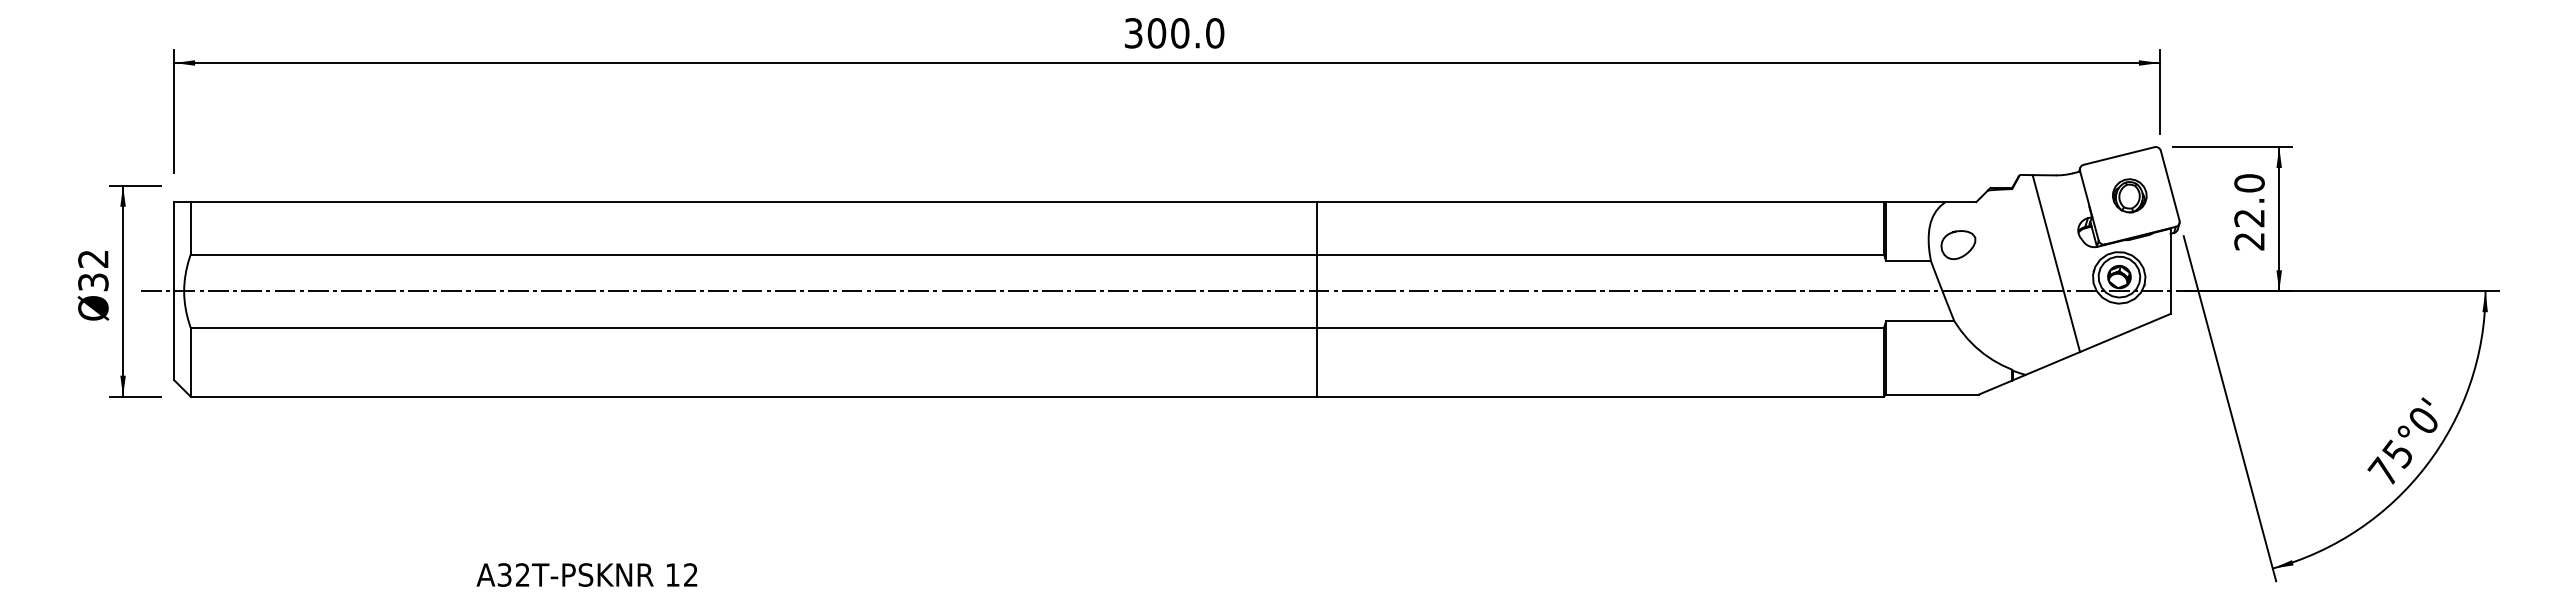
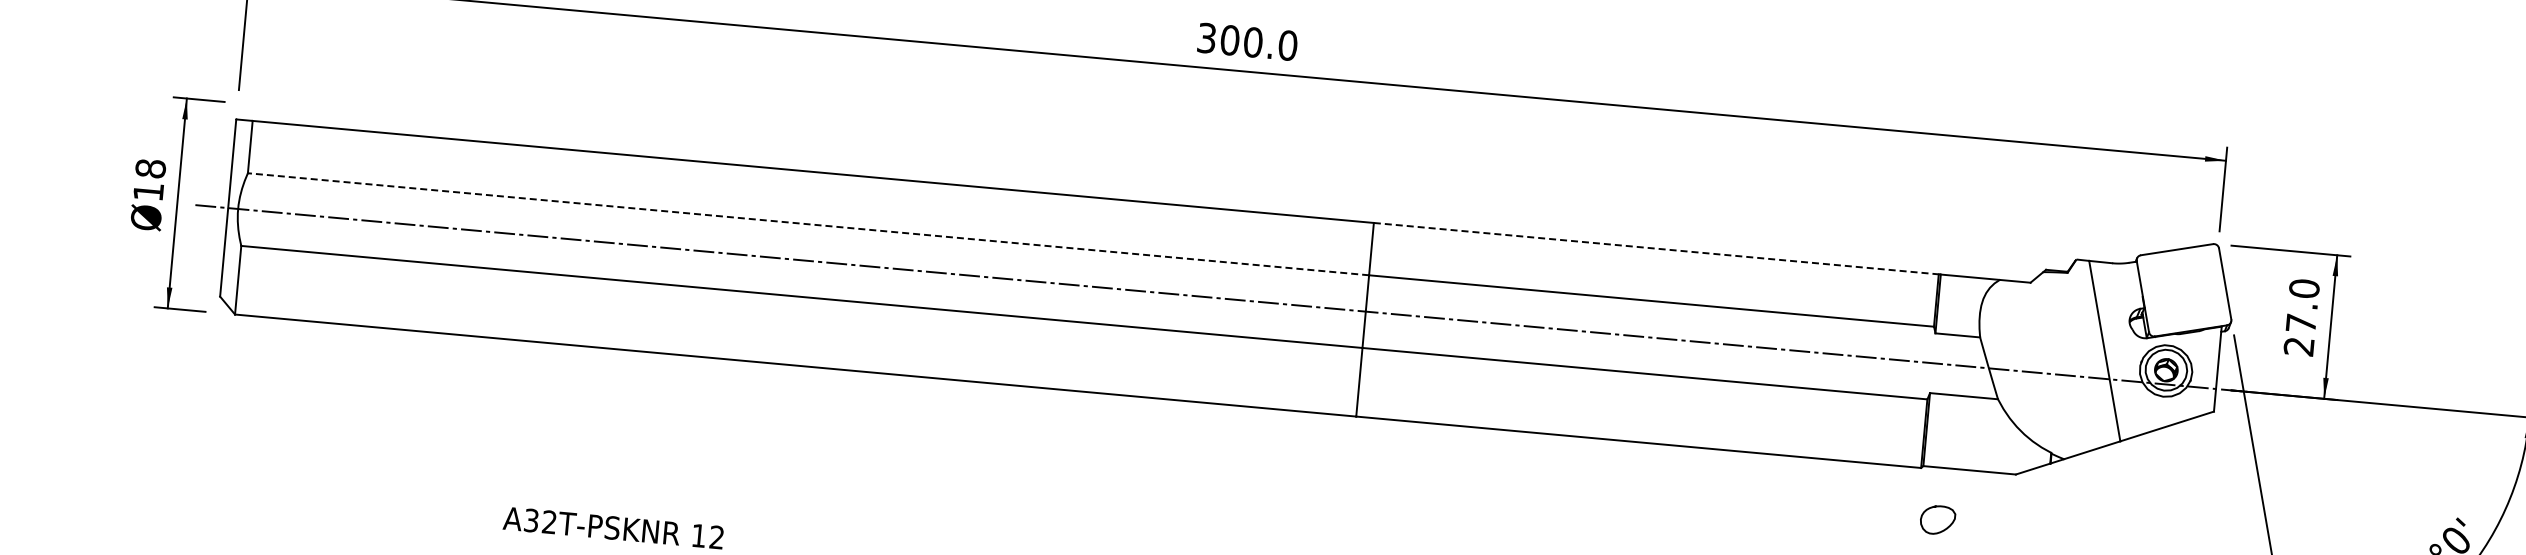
part: (2129, 195) -> (2183, 289), removed
line: (1600, 202) -> (1656, 248), solid -> dashed
text: (2249, 218) -> (2301, 323), 22.0 -> 27.0
curve: (1966, 252) -> (1945, 528), moved
line: (753, 254) -> (808, 224), solid -> dashed
text: (93, 270) -> (149, 180), Ø32 -> Ø18

